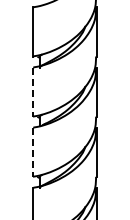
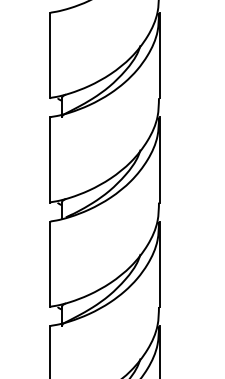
line: (33, 92) -> (50, 160), dashed -> solid
line: (33, 152) -> (50, 264), dashed -> solid

